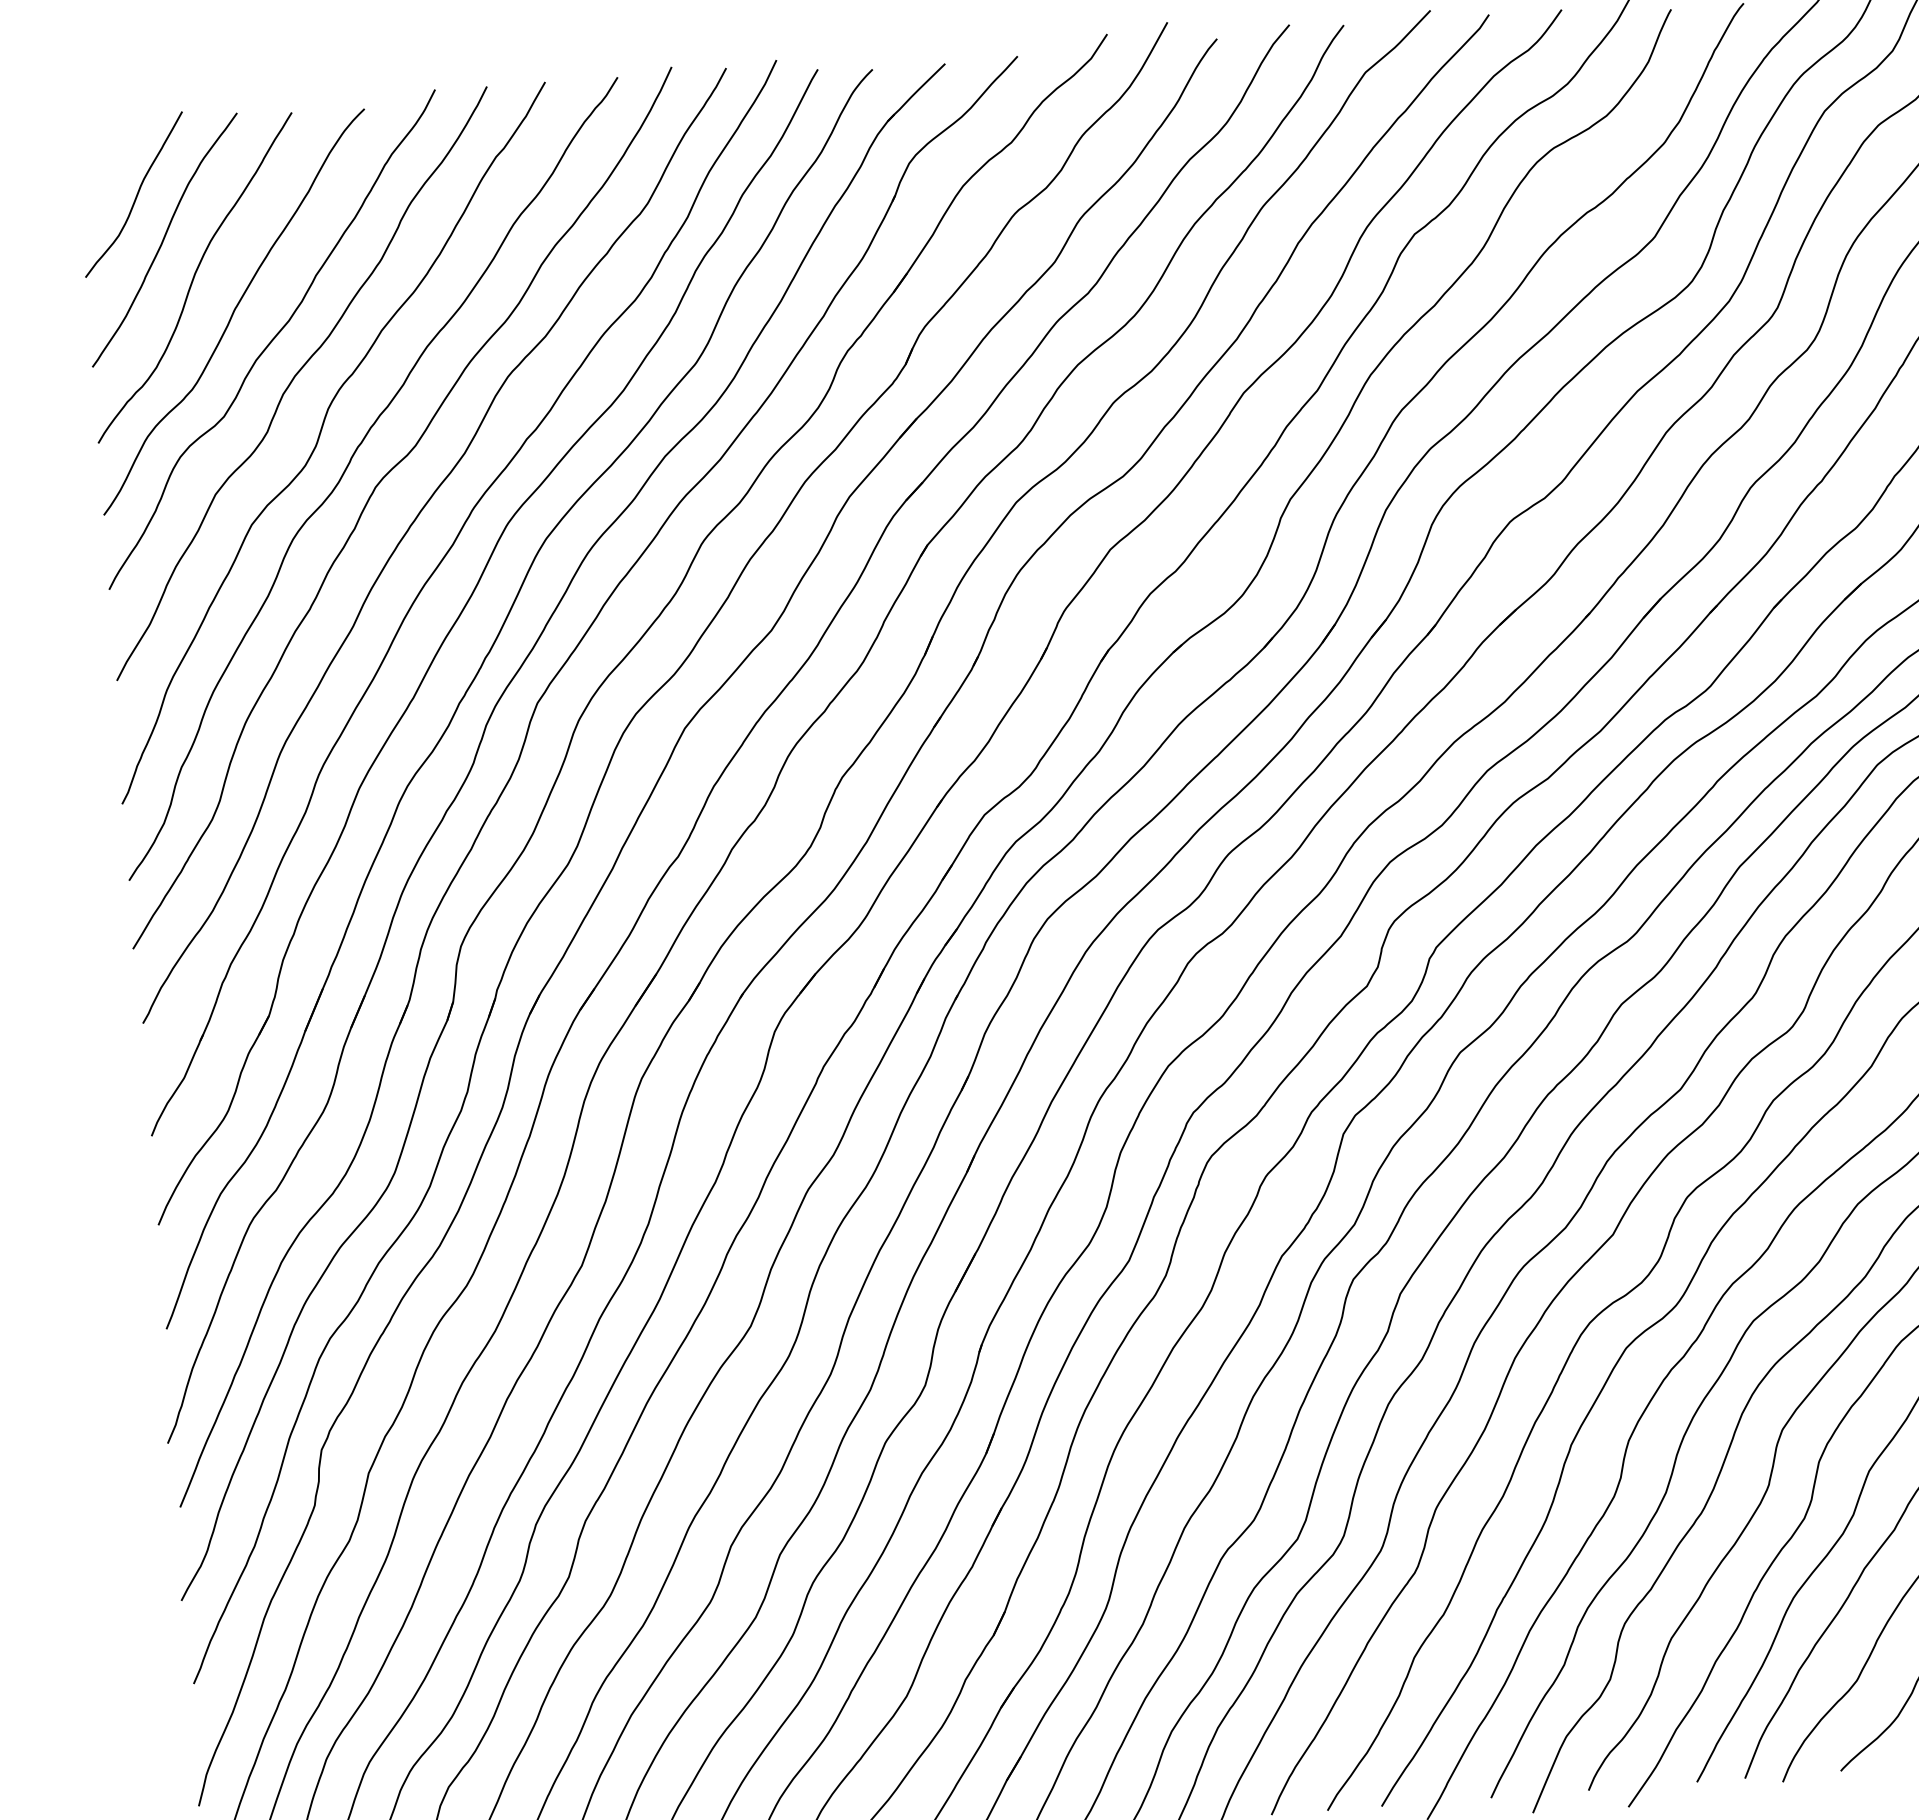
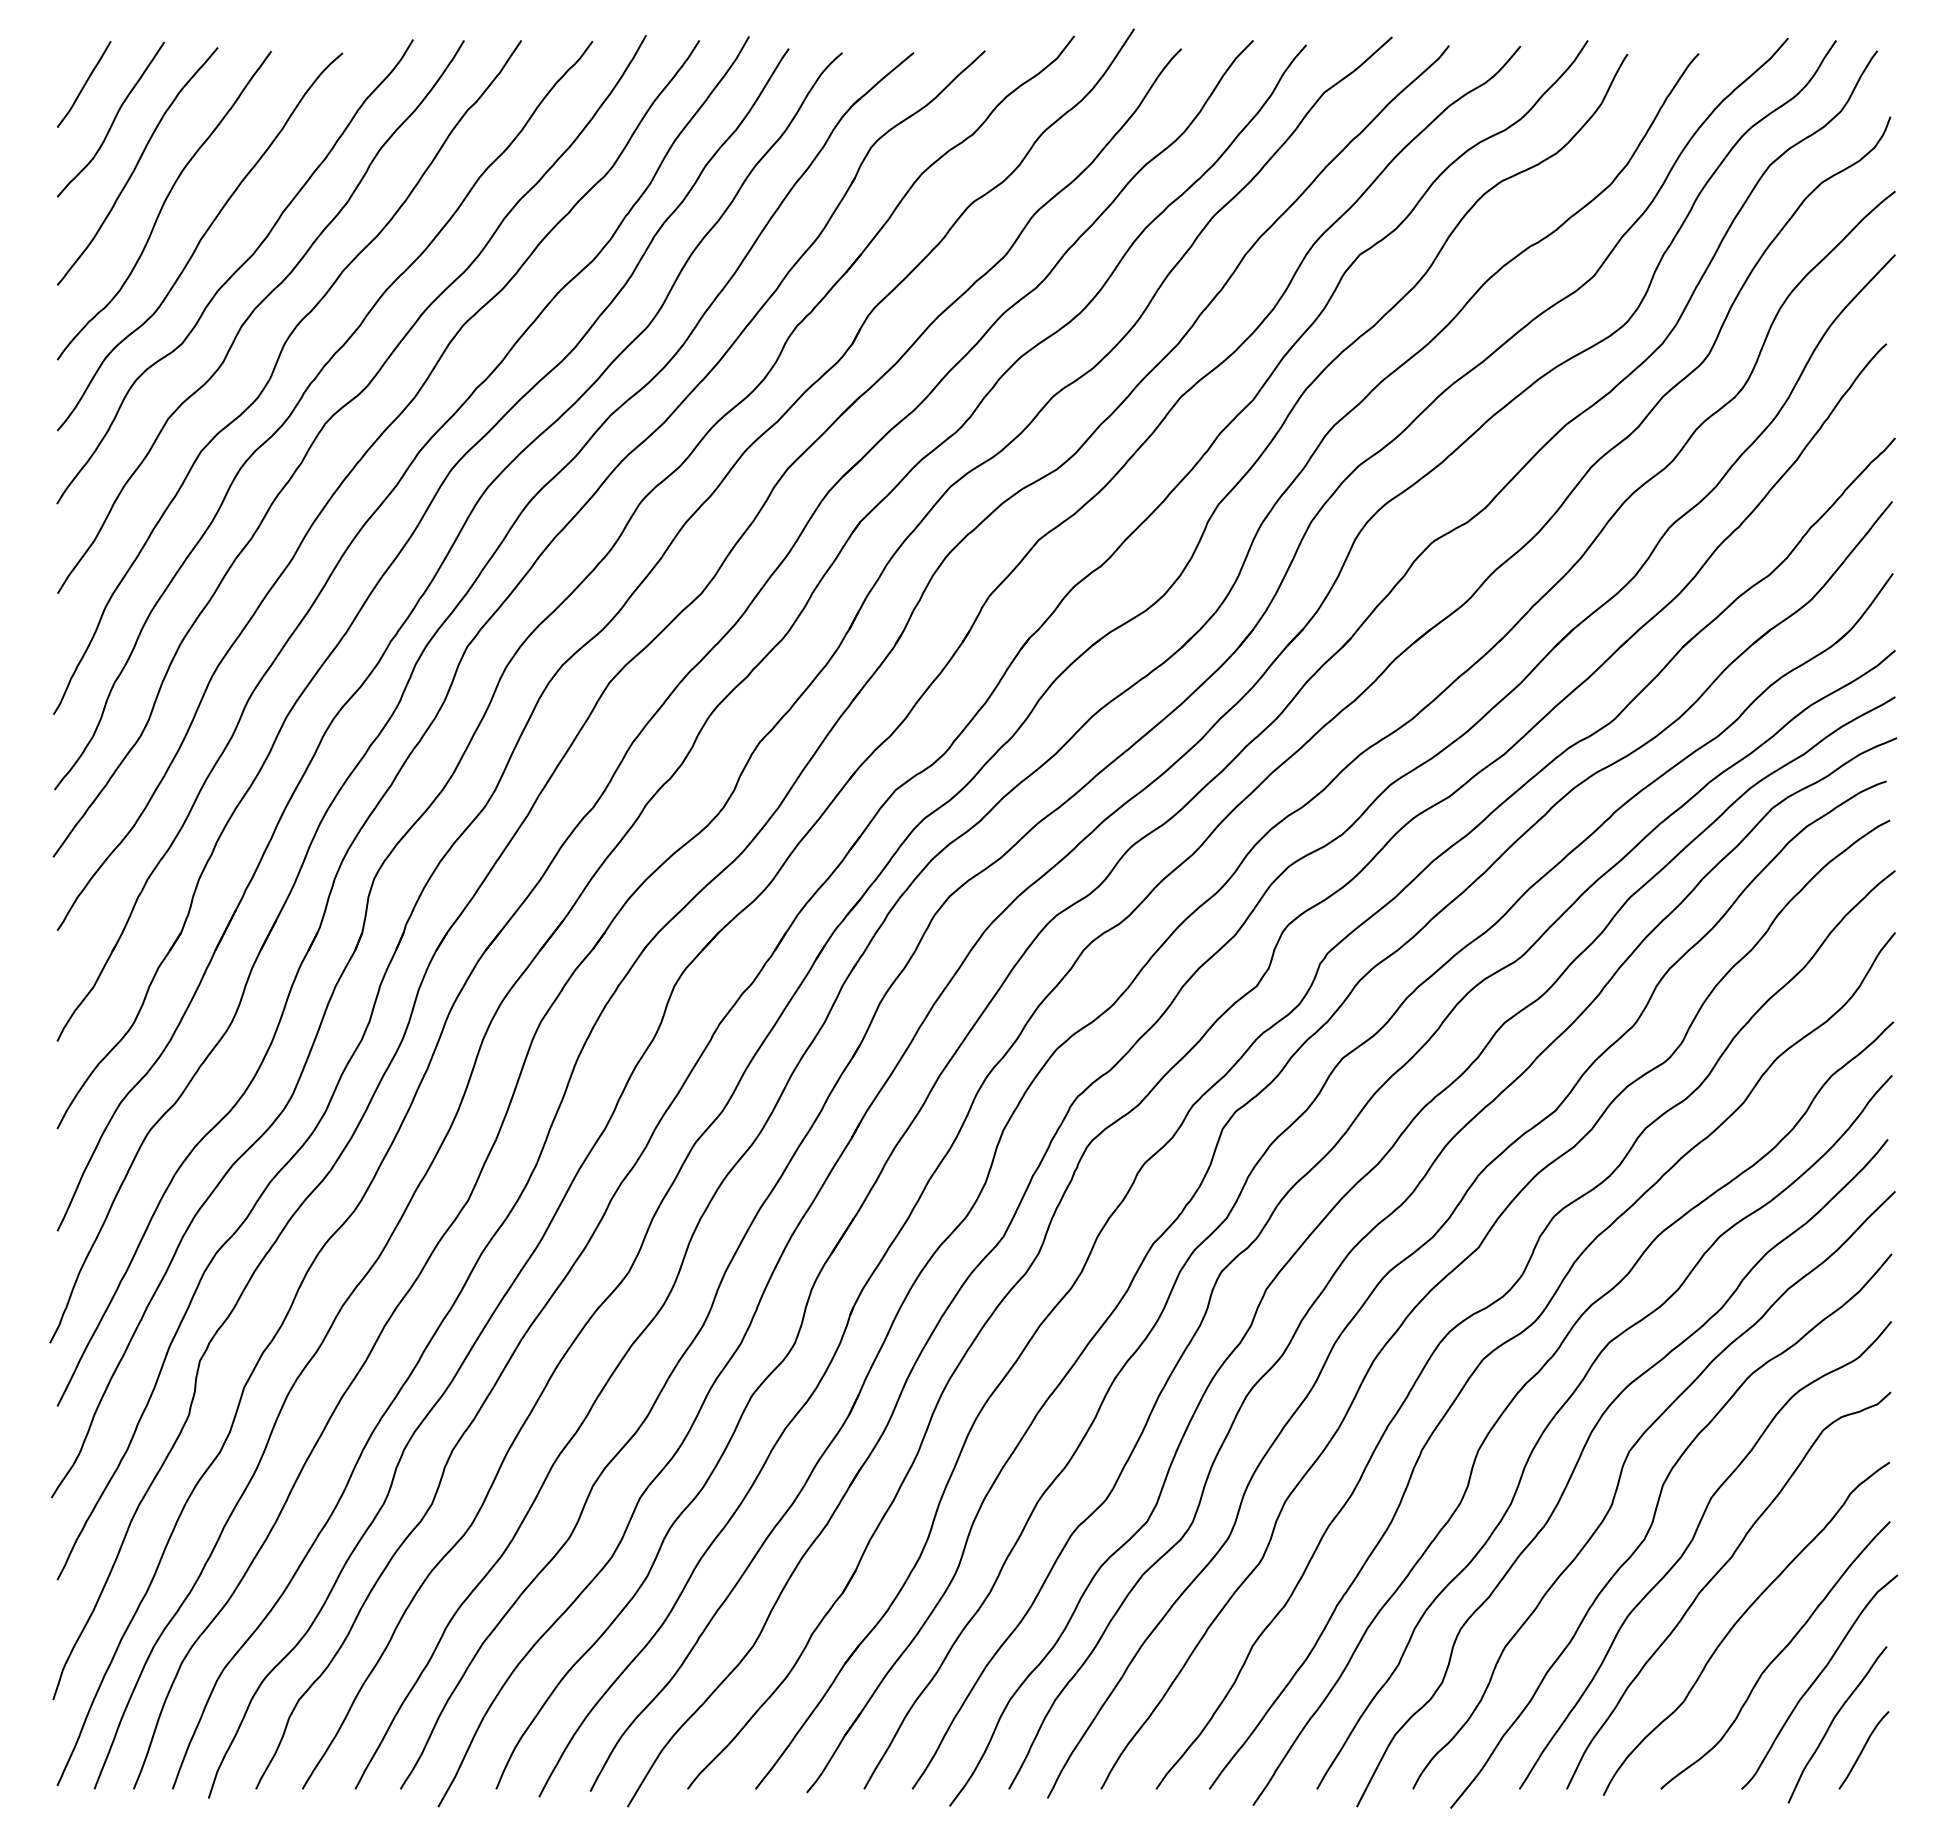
curve: (104, 161) -> (84, 84), added

